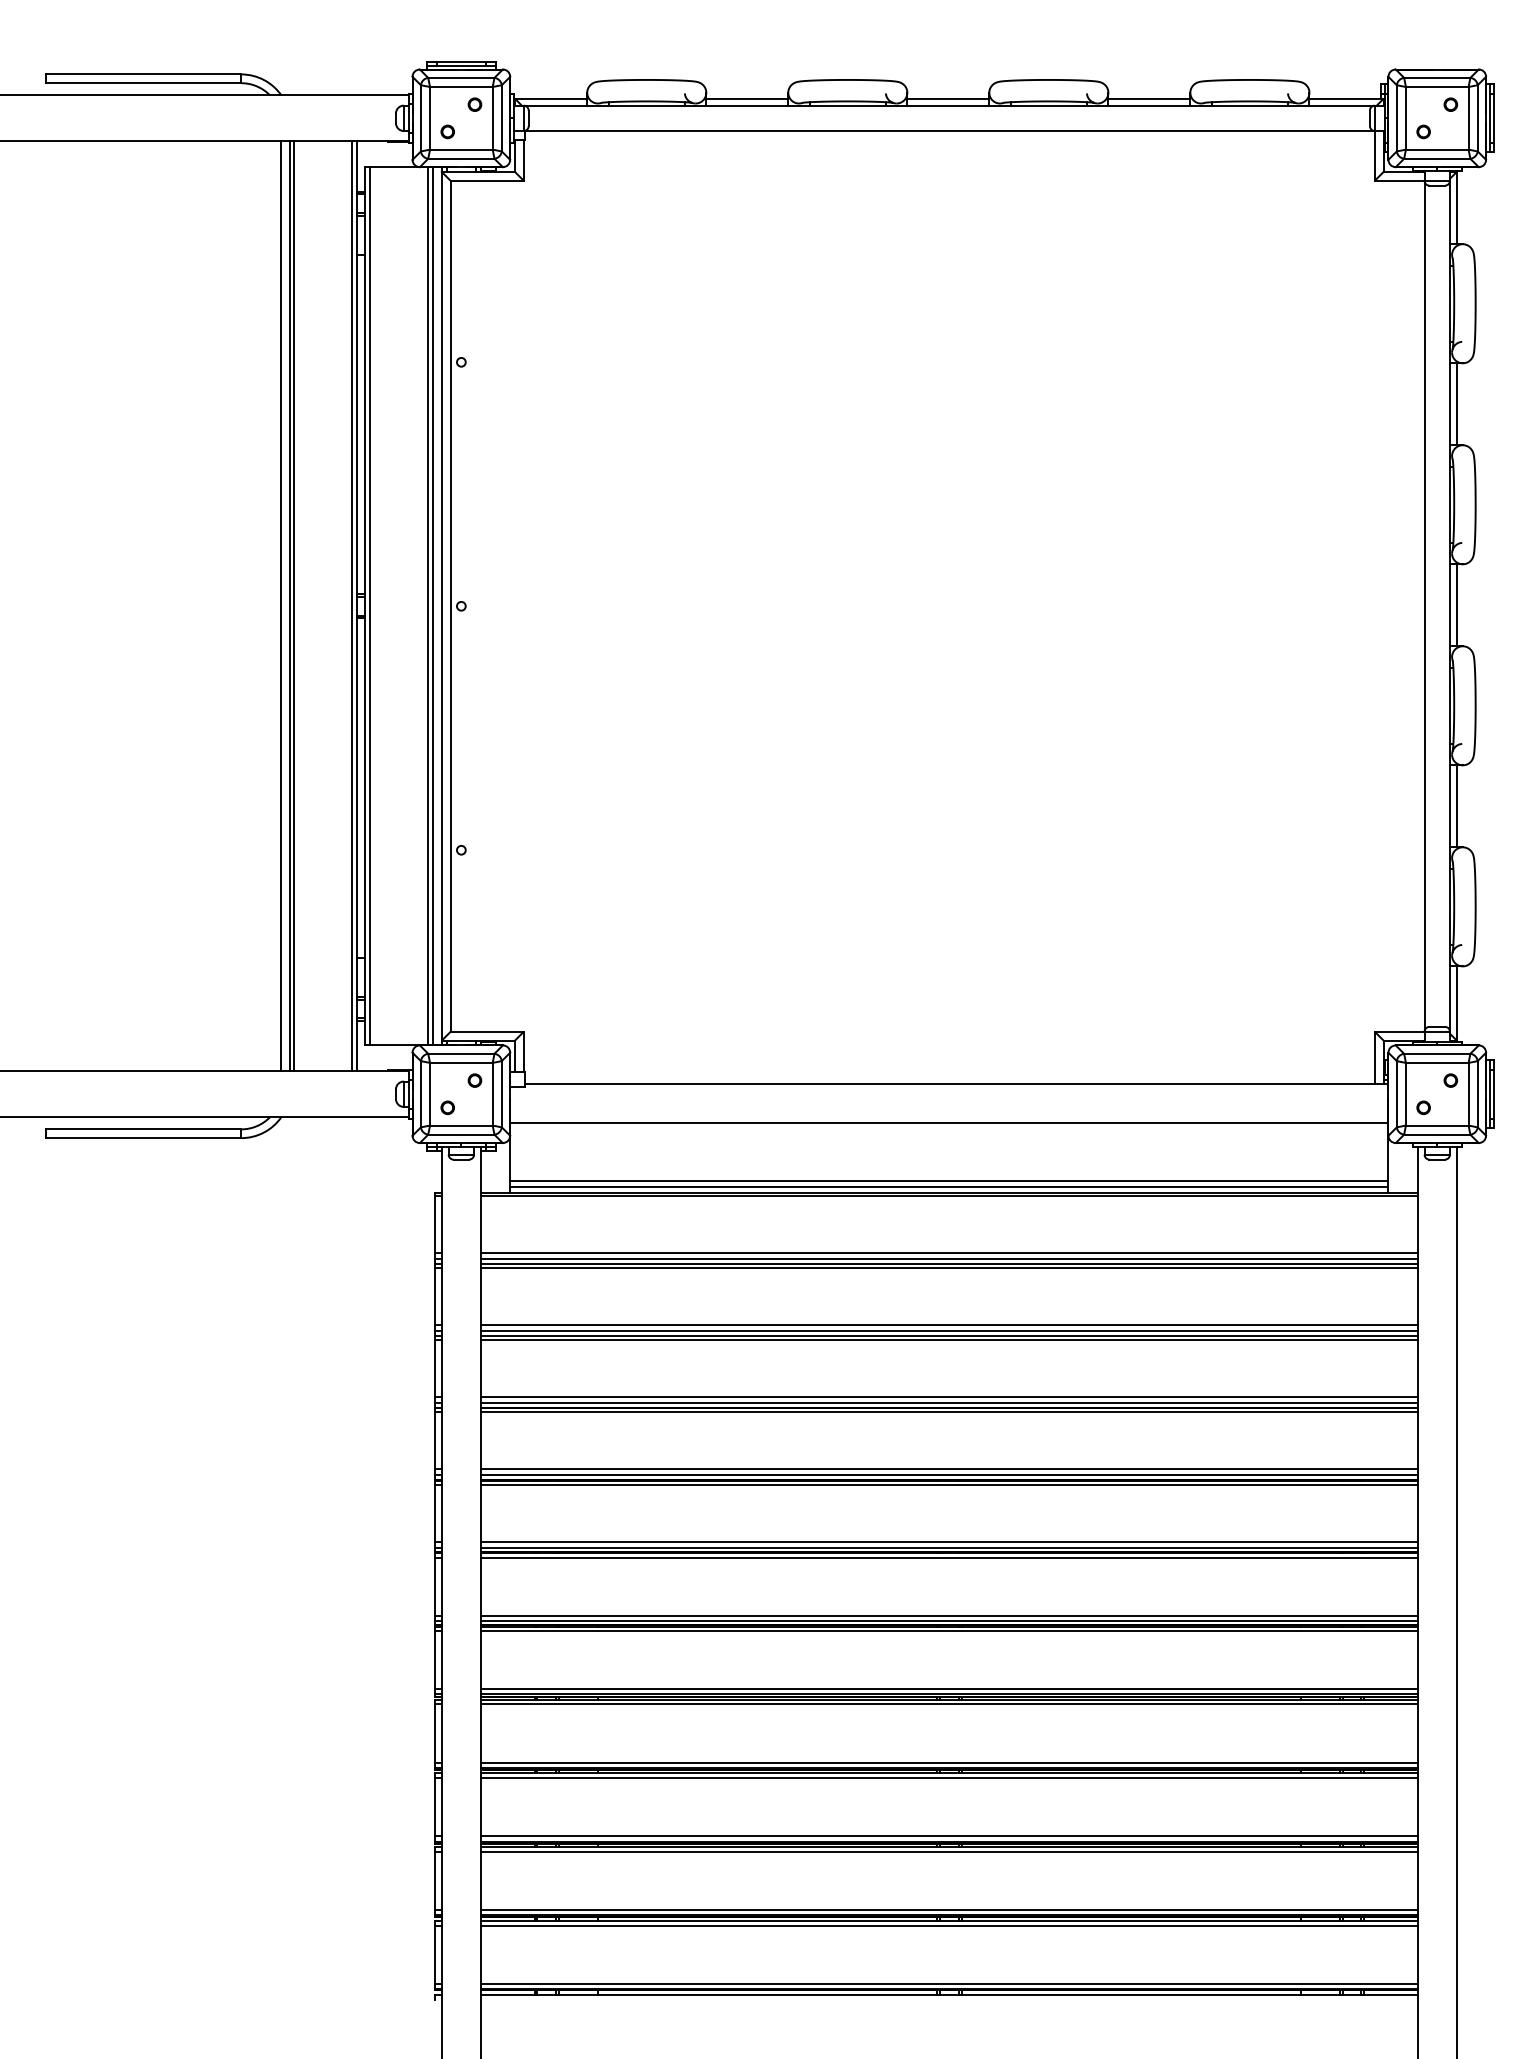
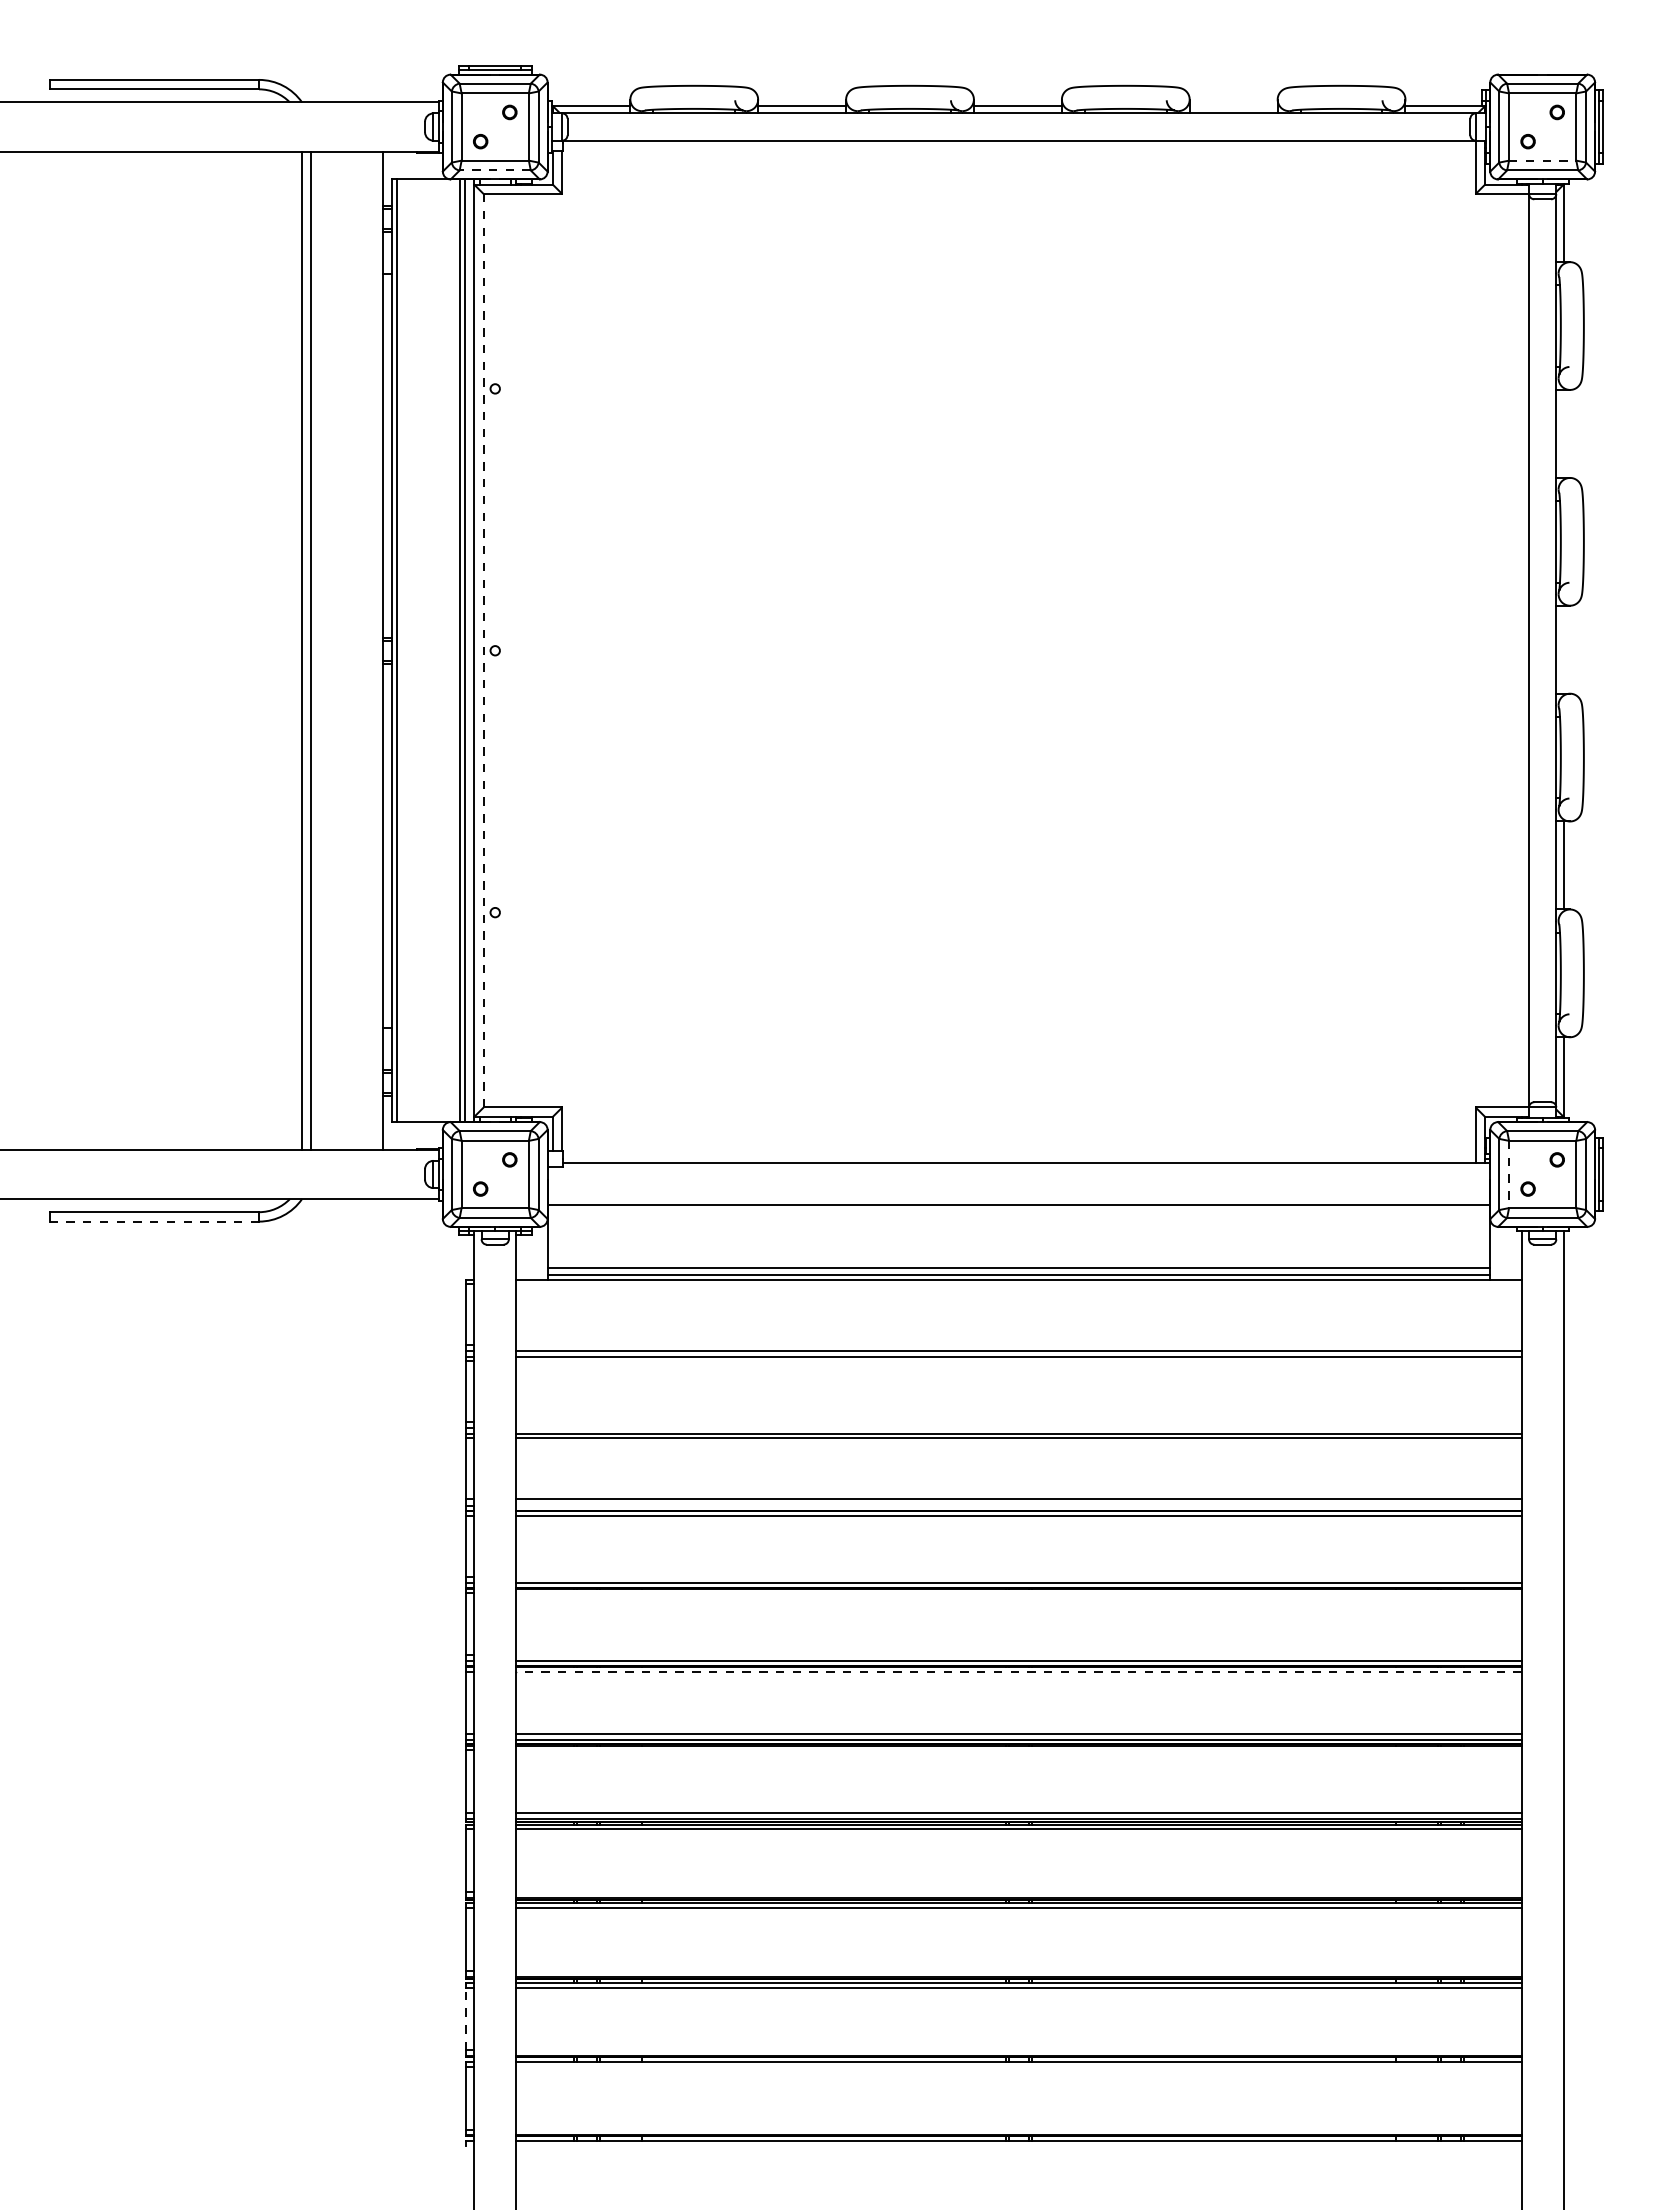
line: (1149, 99) -> (1233, 106), removed
line: (1437, 149) -> (1542, 160), solid -> dashed
line: (461, 158) -> (495, 170), solid -> dashed
line: (1456, 403) -> (1563, 433), removed
line: (1456, 605) -> (1563, 649), removed
line: (293, 606) -> (315, 650), removed
line: (351, 606) -> (377, 650), removed
line: (450, 606) -> (483, 650), solid -> dashed
line: (1406, 1094) -> (1509, 1174), solid -> dashed
line: (143, 1138) -> (154, 1221), solid -> dashed
line: (948, 1195) -> (1018, 1283), removed
line: (948, 1252) -> (1018, 1344), removed
line: (948, 1267) -> (1018, 1360), removed
line: (948, 1324) -> (1018, 1421), removed
line: (948, 1330) -> (1018, 1428), removed
line: (948, 1402) -> (1018, 1505), removed
line: (948, 1469) -> (1018, 1577), removed
line: (948, 1484) -> (1018, 1593), removed
line: (948, 1542) -> (1018, 1655), removed
line: (948, 1557) -> (1018, 1671), solid -> dashed
line: (948, 1630) -> (1018, 1750), removed
line: (948, 1762) -> (1018, 1891), removed
line: (948, 1835) -> (1018, 1970), removed
line: (434, 1880) -> (466, 2018), solid -> dashed
line: (948, 1910) -> (1018, 2050), removed
line: (948, 1925) -> (1018, 2066), removed
line: (948, 1984) -> (1018, 2129), removed

